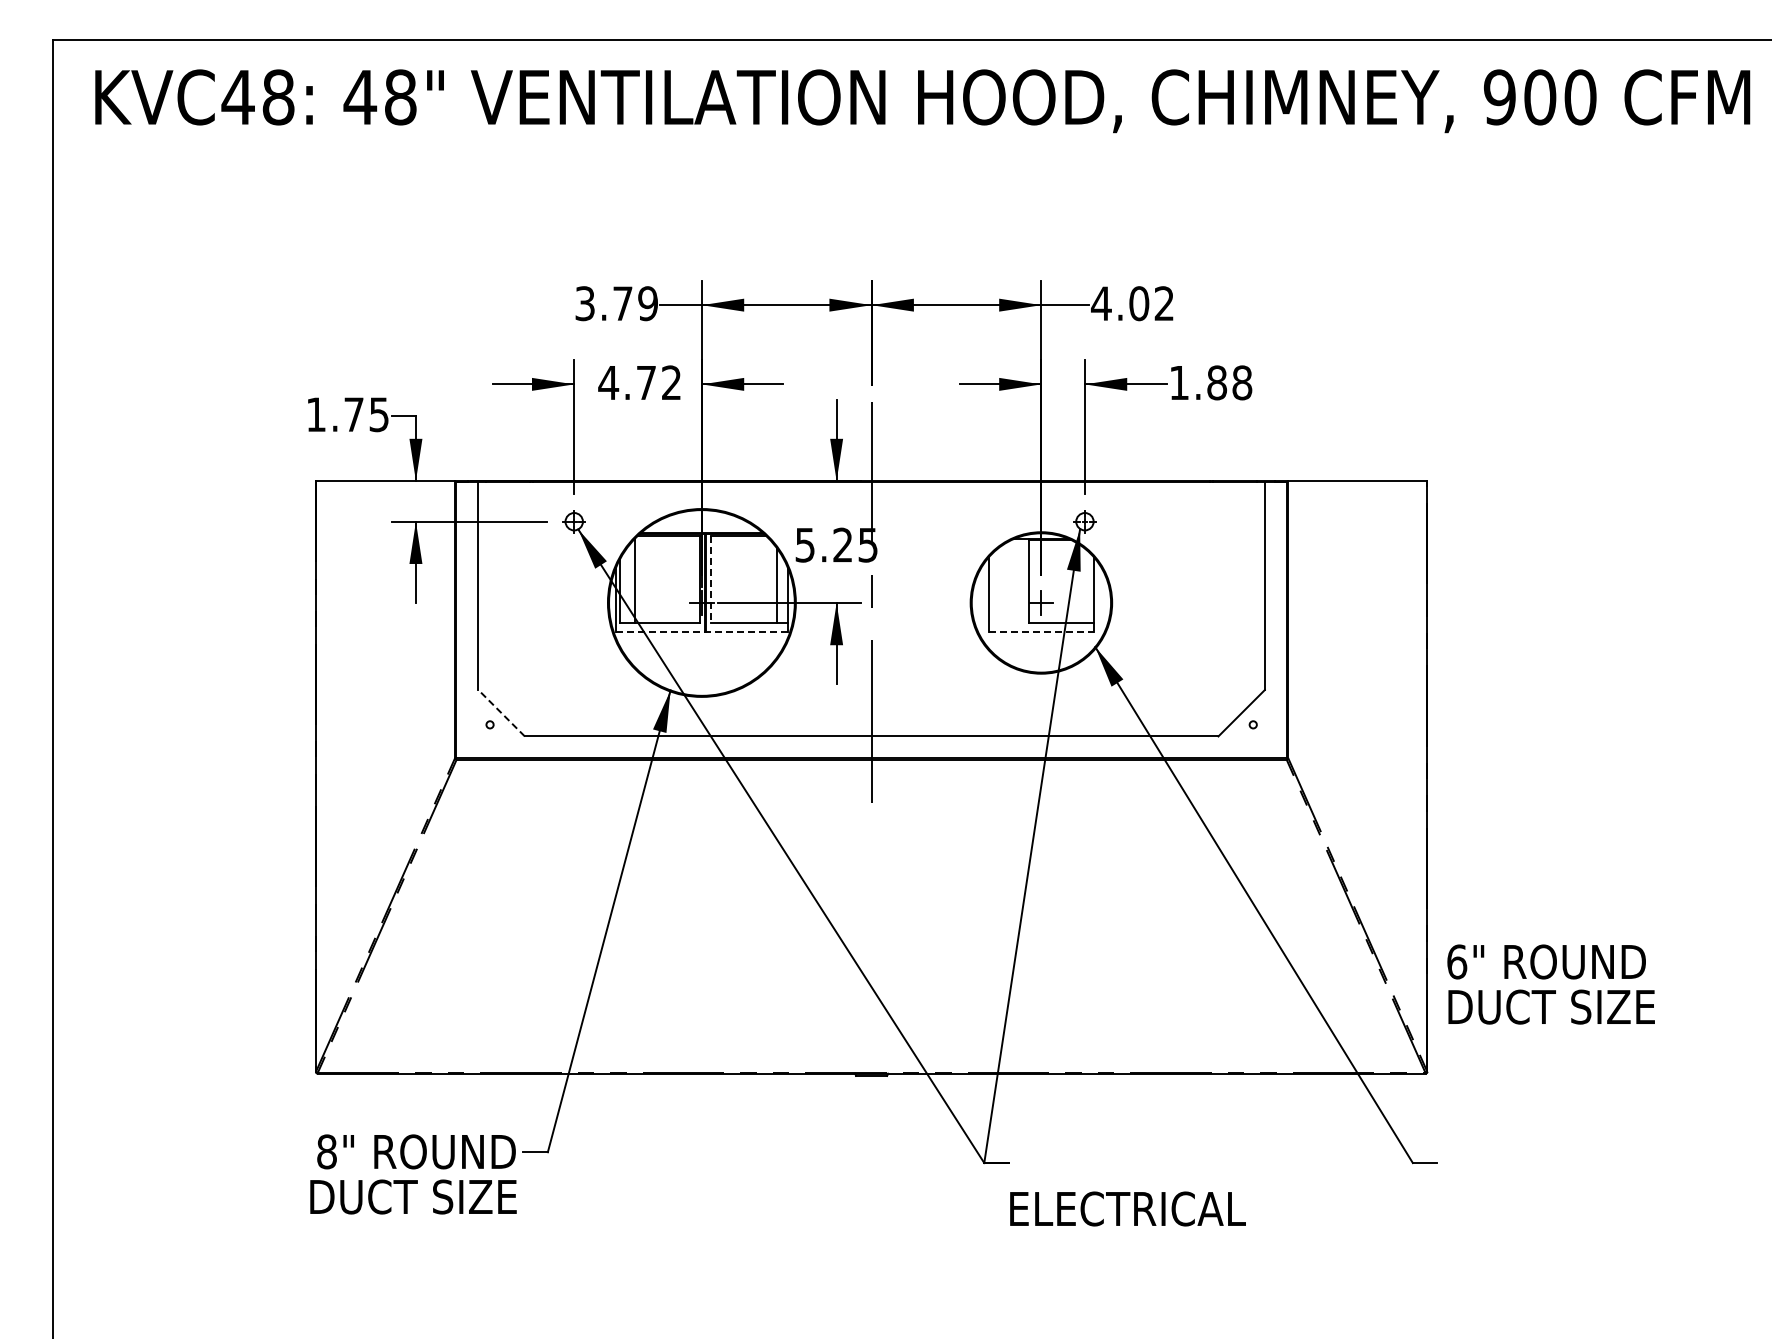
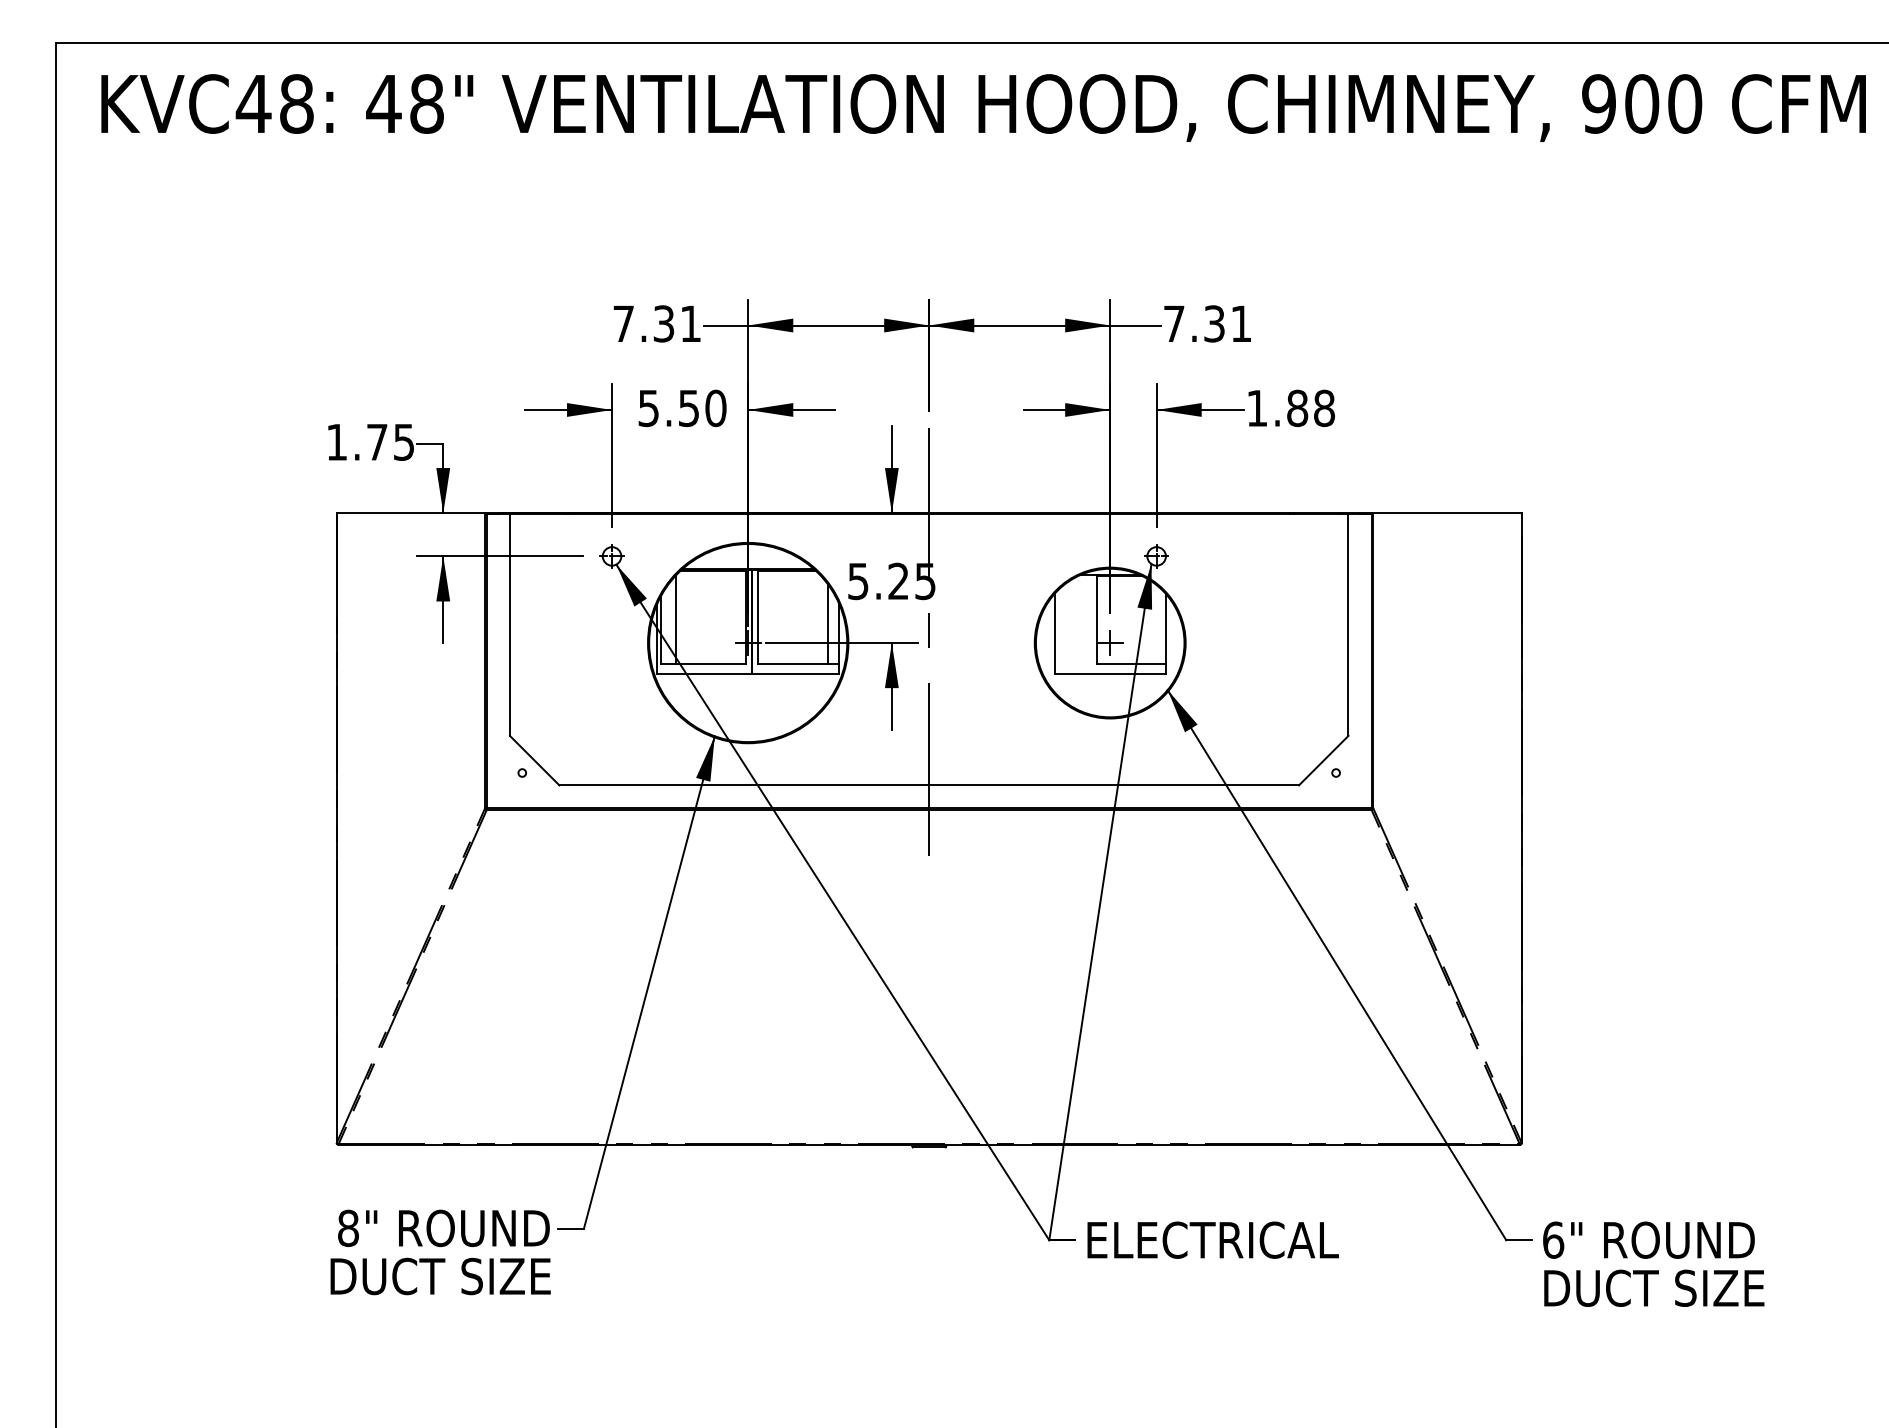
text: (616, 303) -> (657, 323), 3.79 -> 7.31
text: (1132, 303) -> (1207, 323), 4.02 -> 7.31
text: (639, 382) -> (681, 407), 4.72 -> 5.50
line: (711, 579) -> (758, 618), dashed -> solid
line: (701, 632) -> (747, 674), dashed -> solid
line: (1041, 632) -> (1110, 674), dashed -> solid
line: (501, 713) -> (534, 760), dashed -> solid
text: (1550, 984) -> (1653, 1264), moved
text: (1127, 1208) -> (1212, 1239), moved

